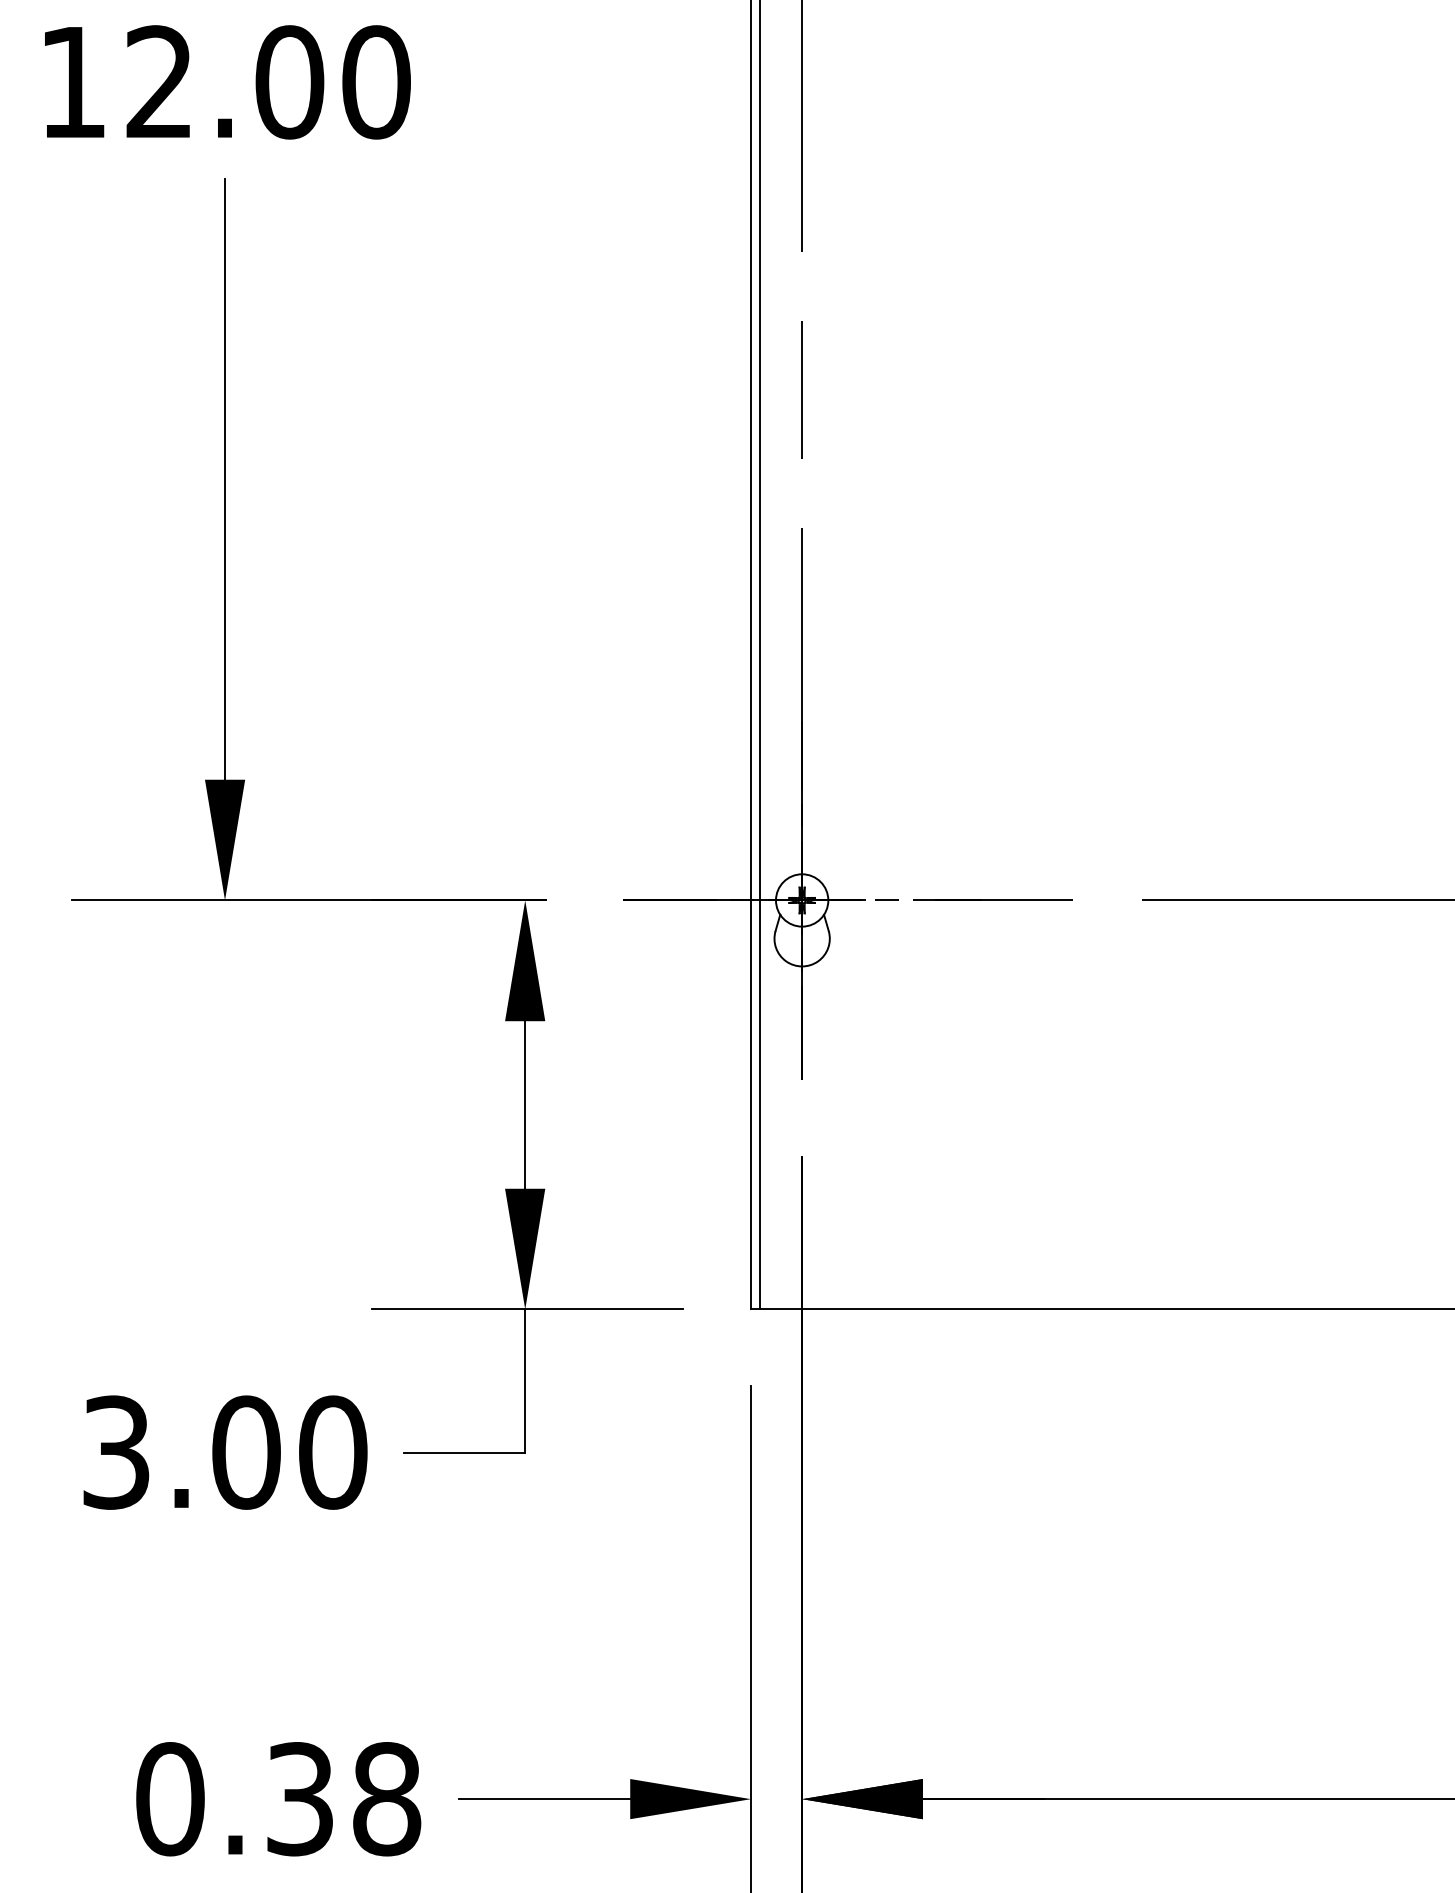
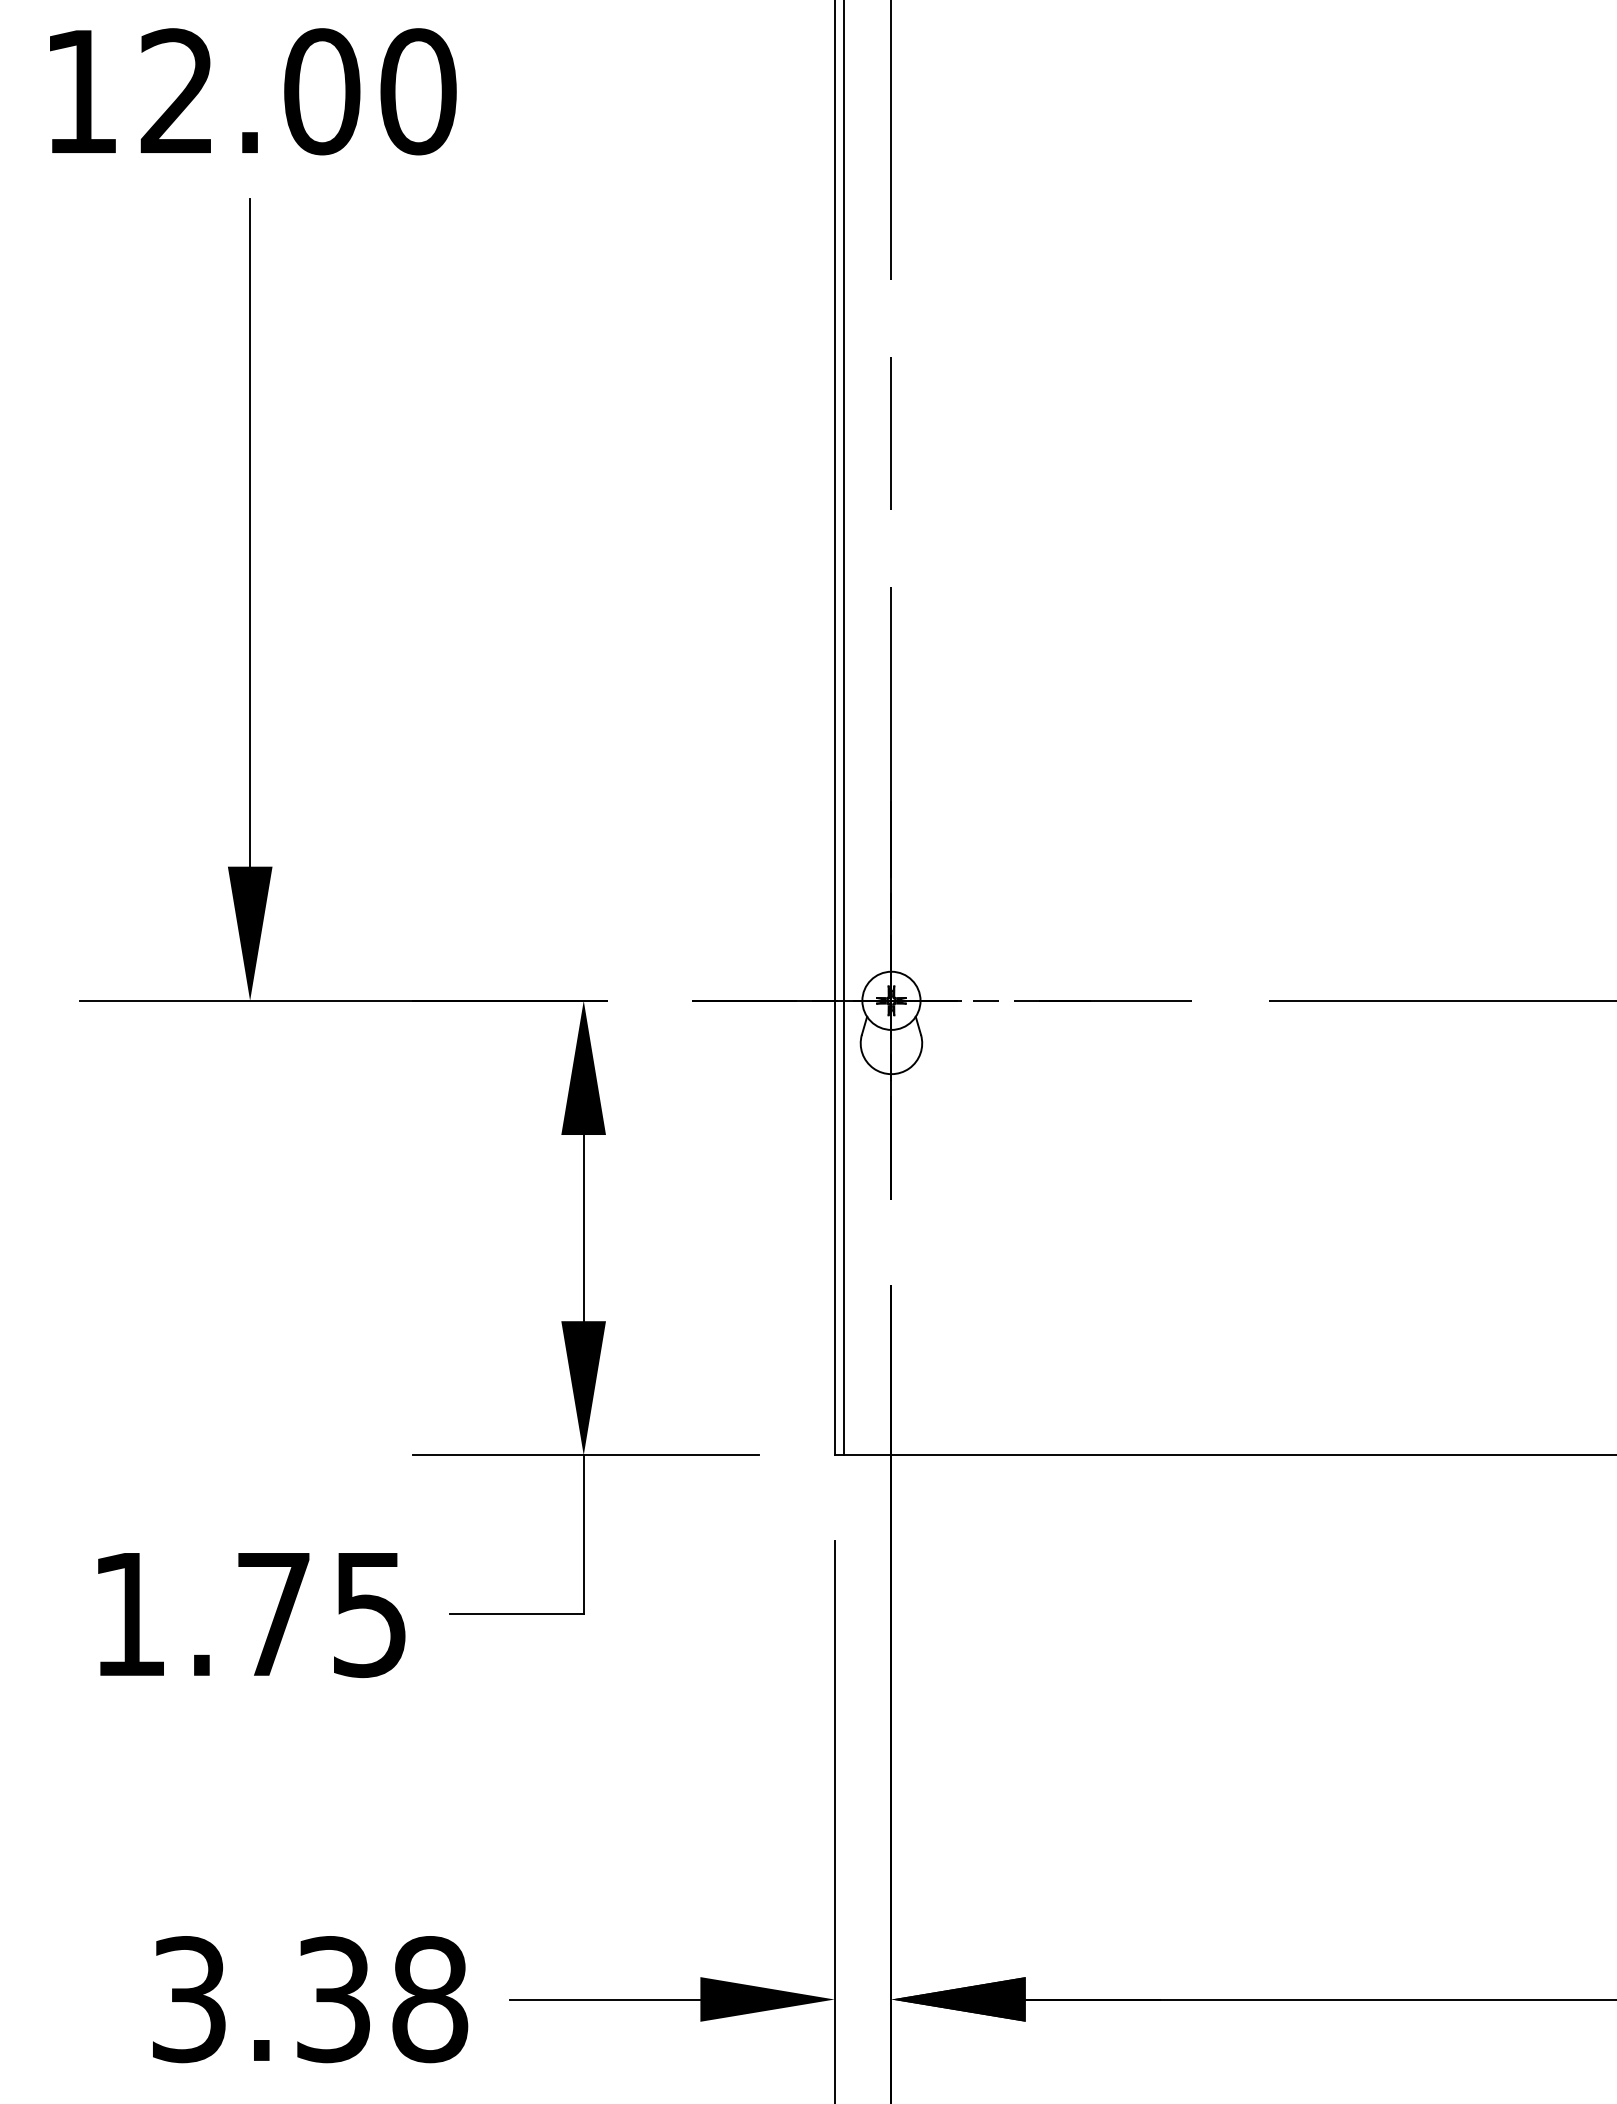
text: (225, 1452) -> (250, 1614), 3.00 -> 1.75
text: (170, 1799) -> (189, 1999), 0.38 -> 3.38

